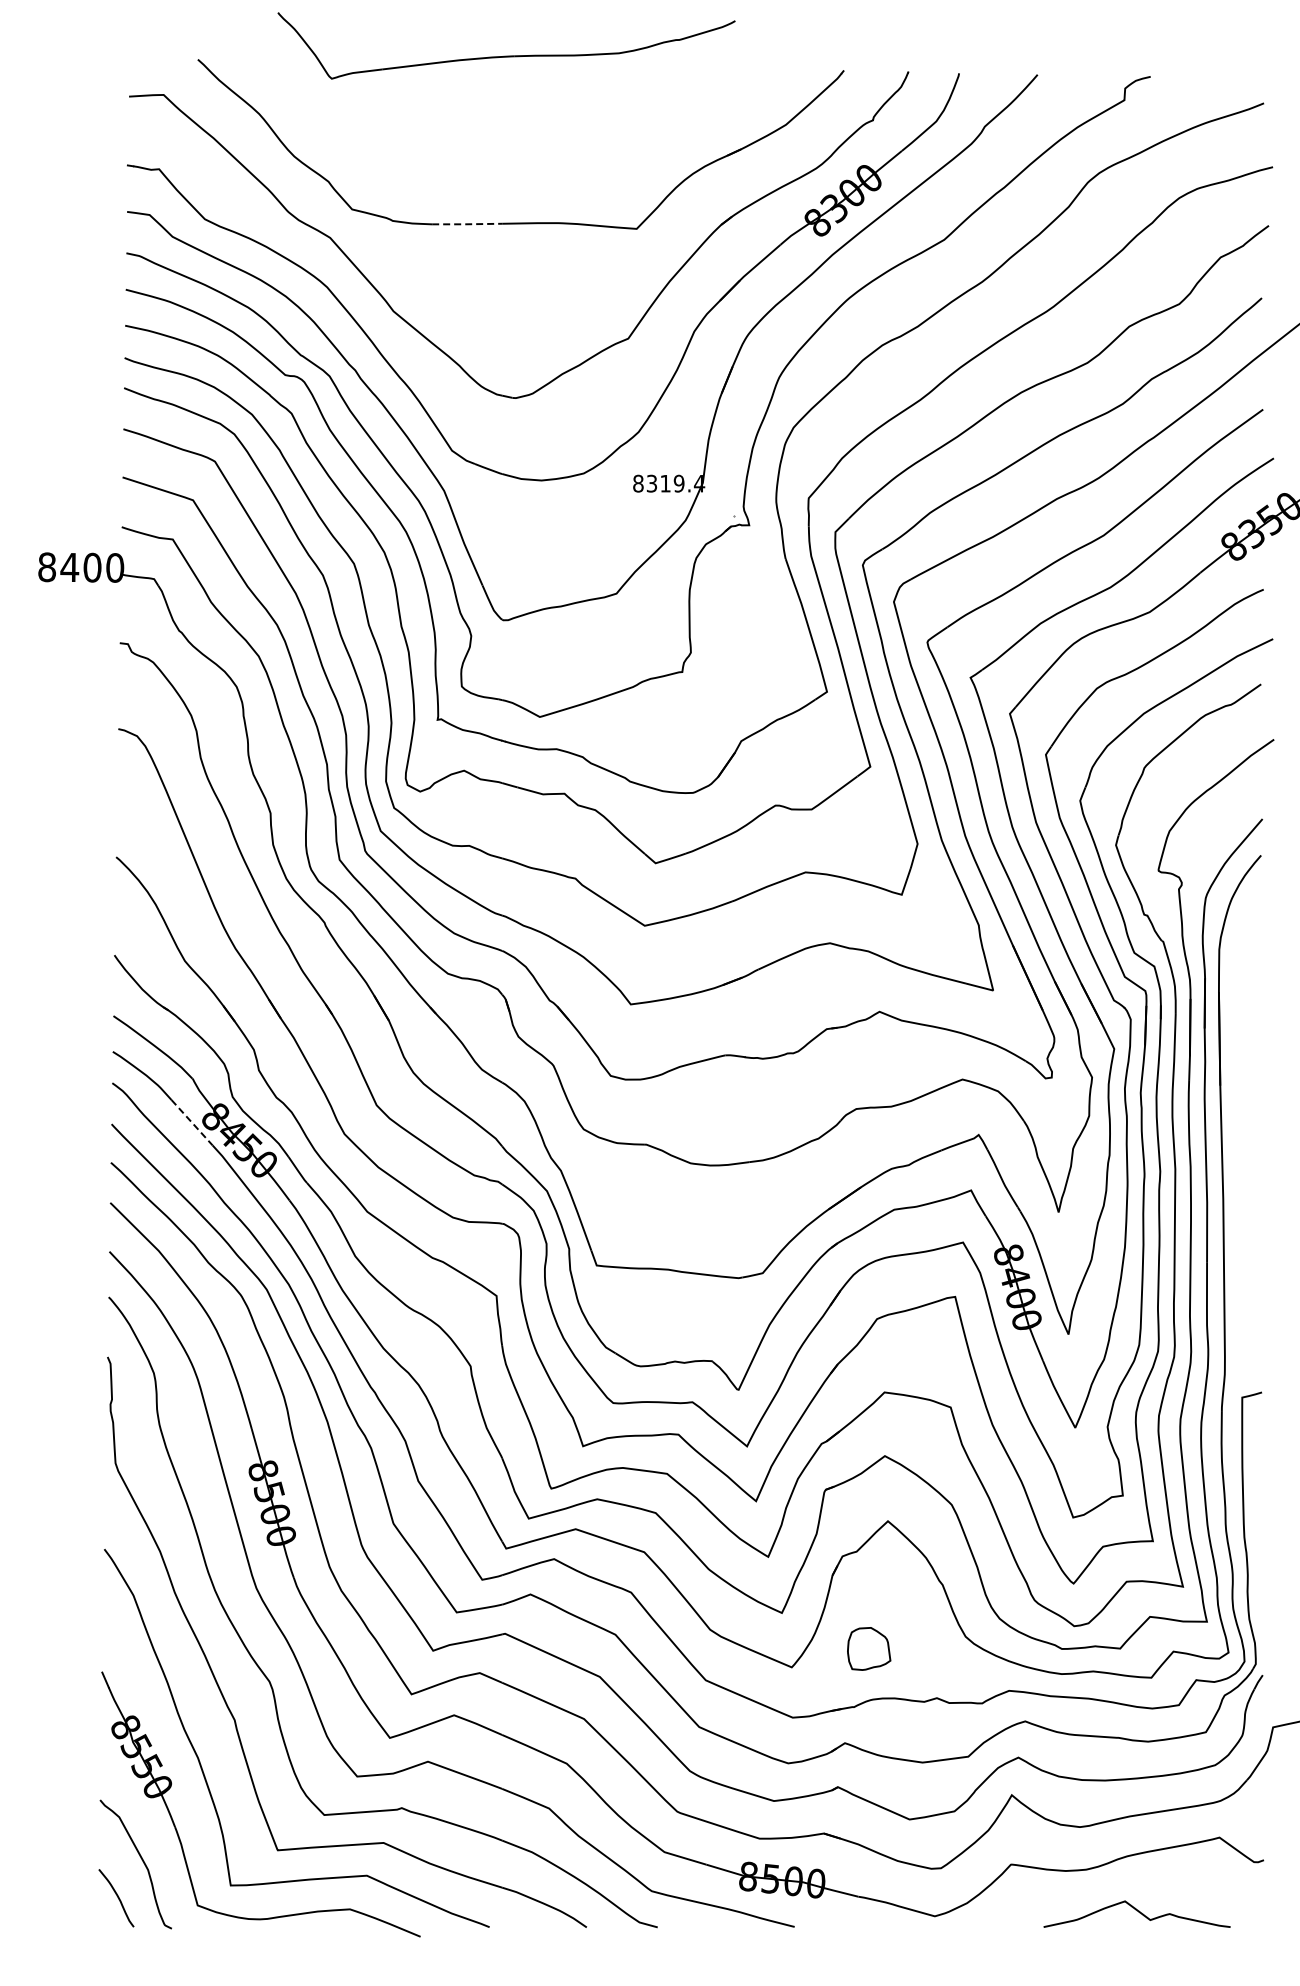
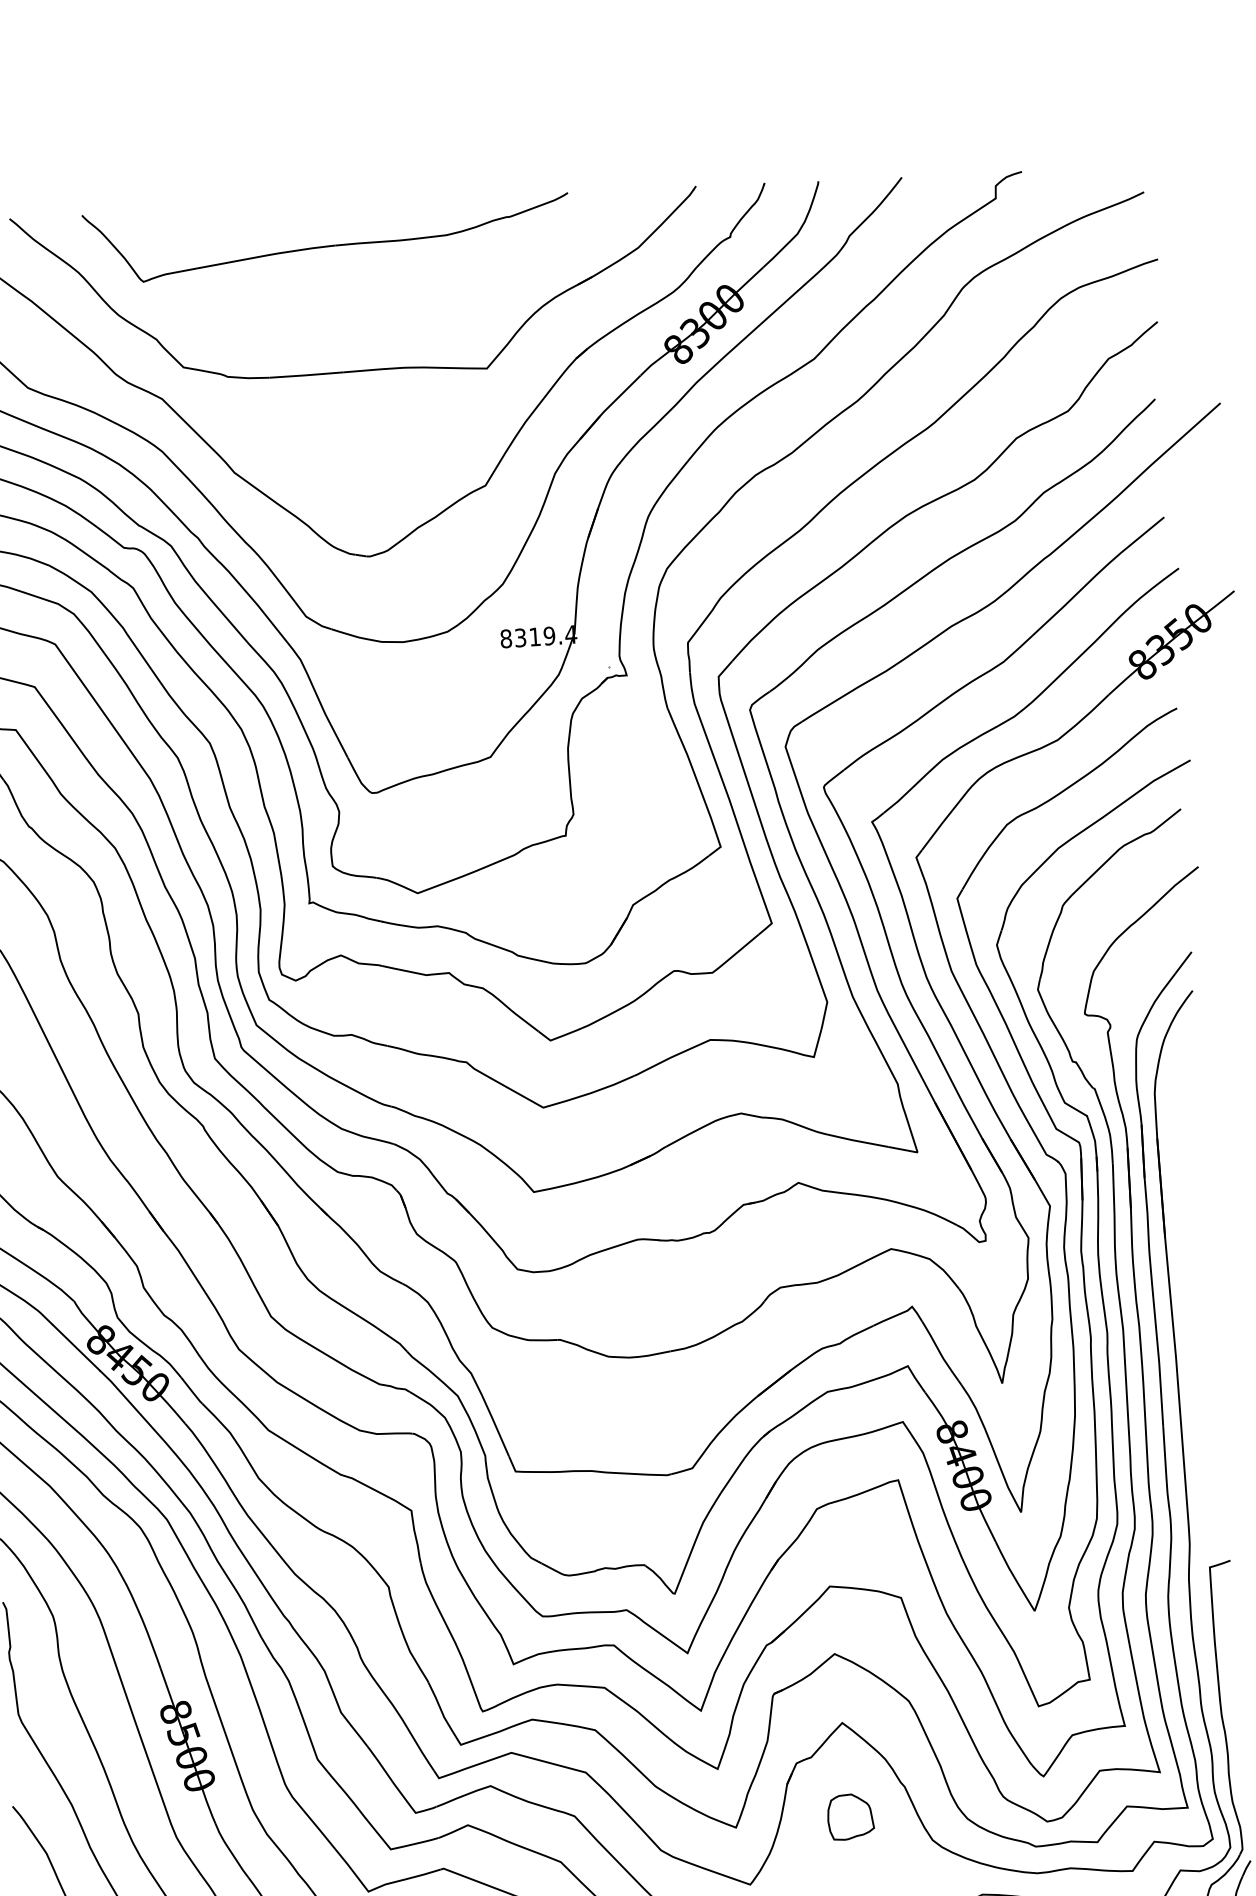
part: (506, 55) -> (327, 245), moved
line: (466, 224) -> (305, 375), dashed -> solid
line: (192, 1122) -> (76, 1347), dashed -> solid
part: (869, 1648) -> (851, 1816), moved

